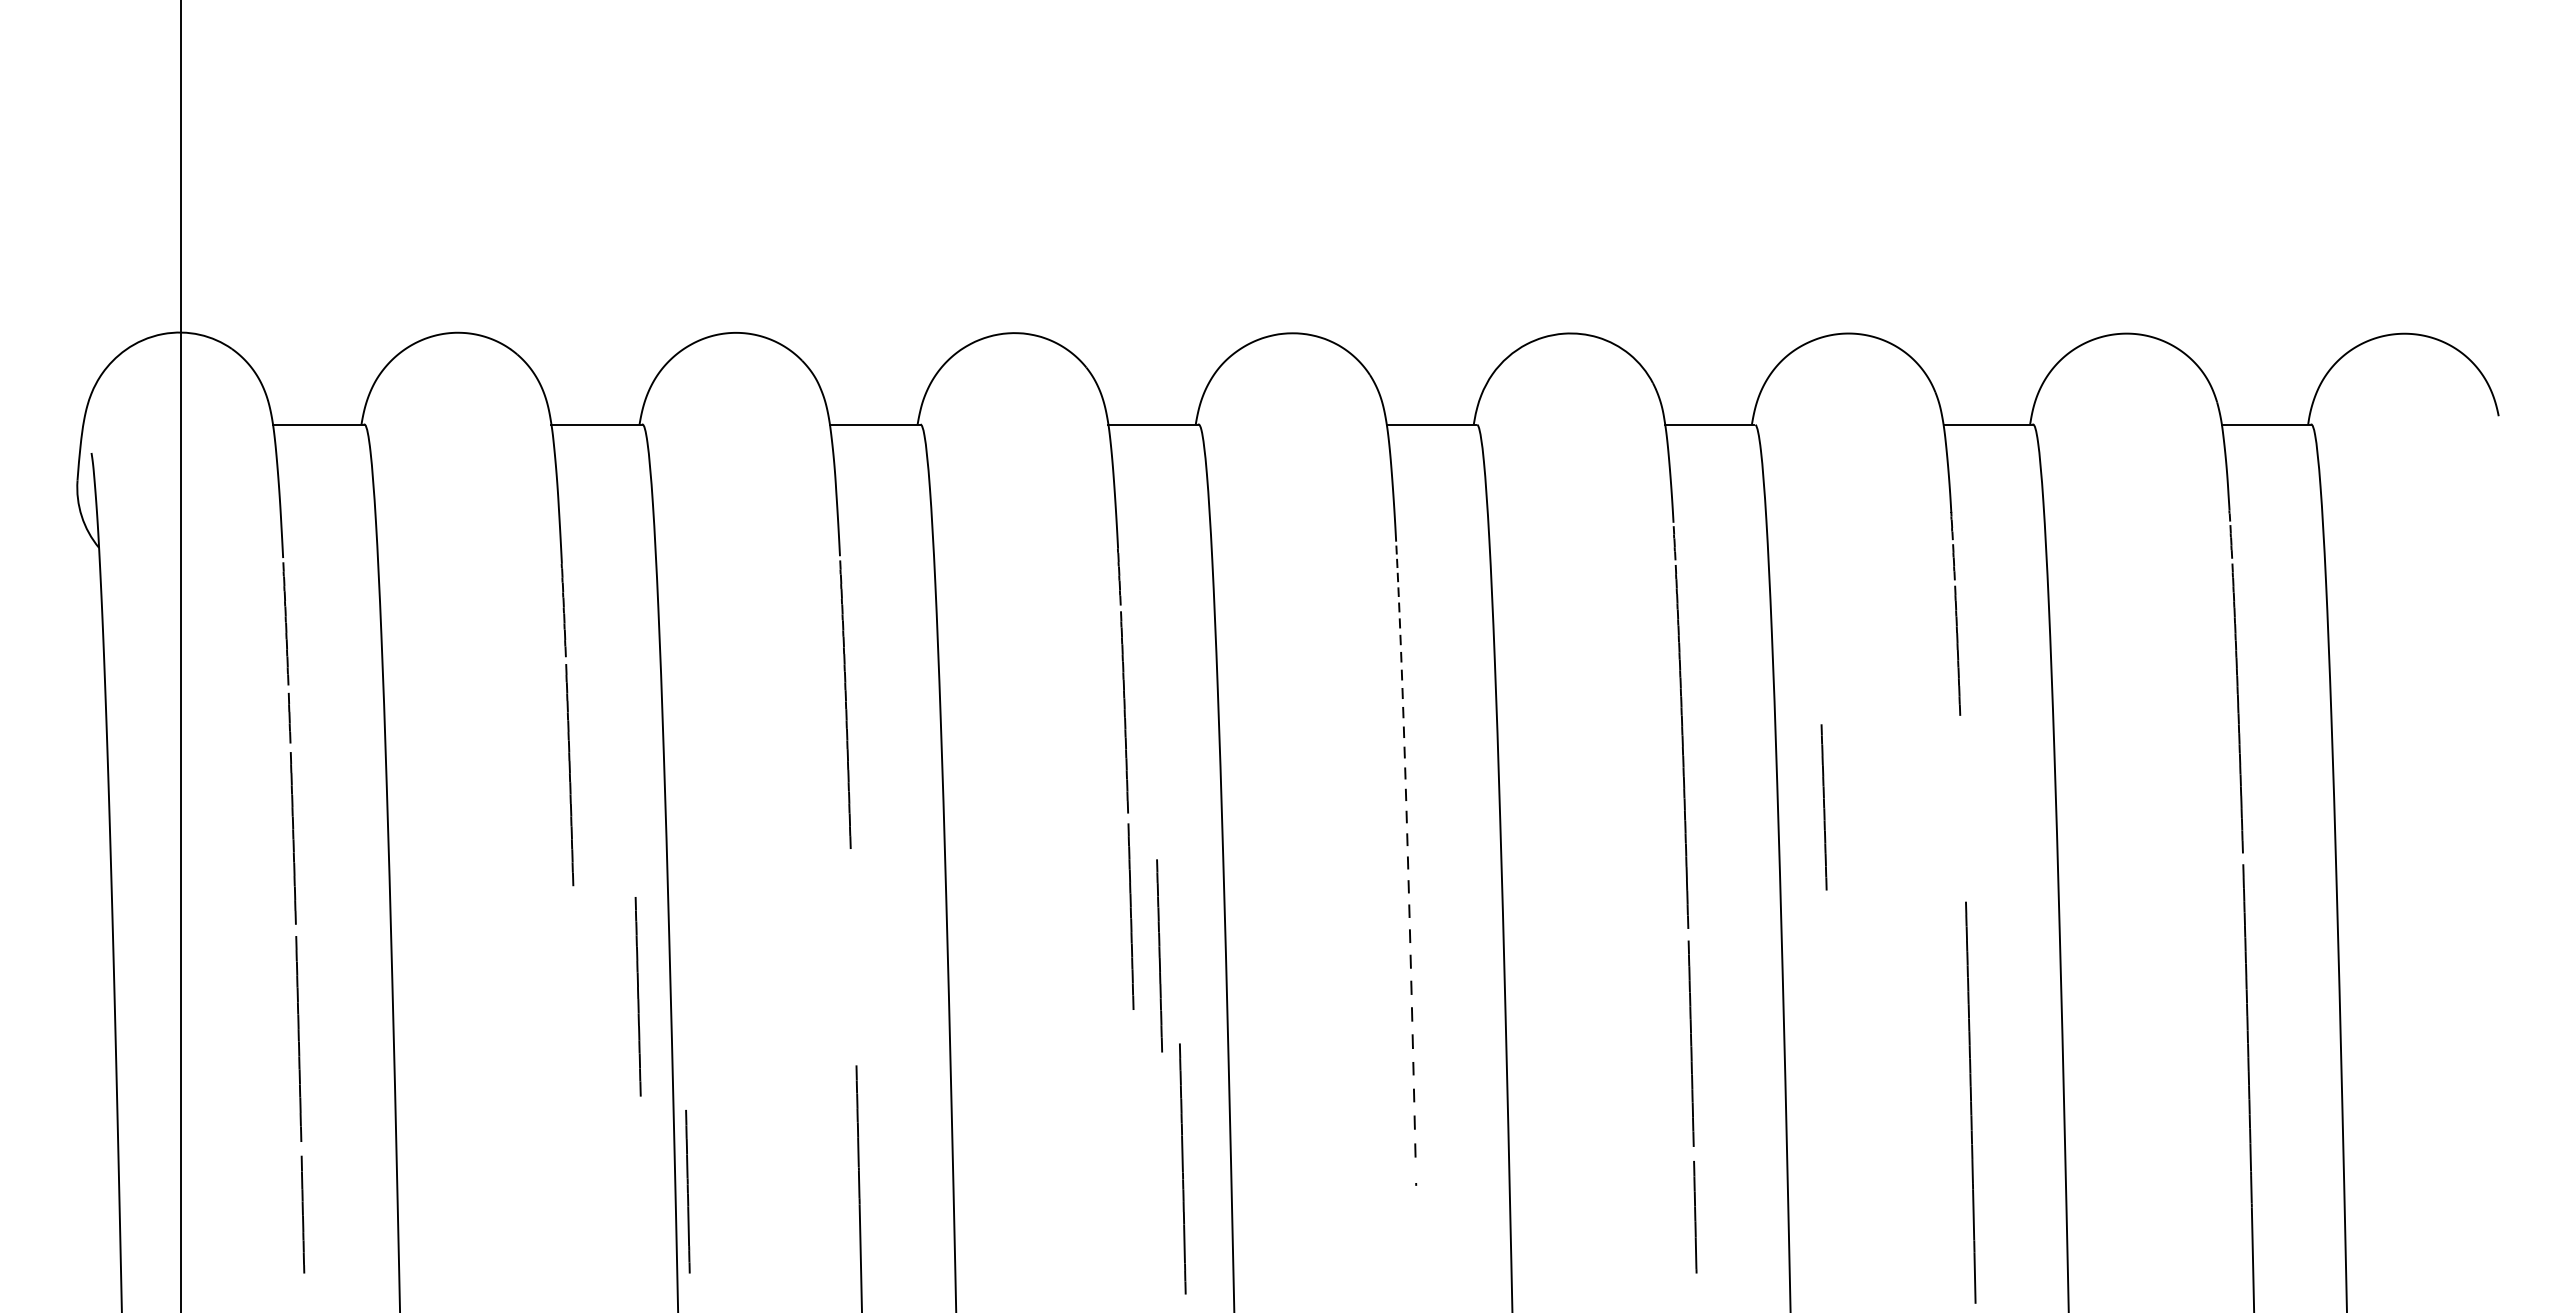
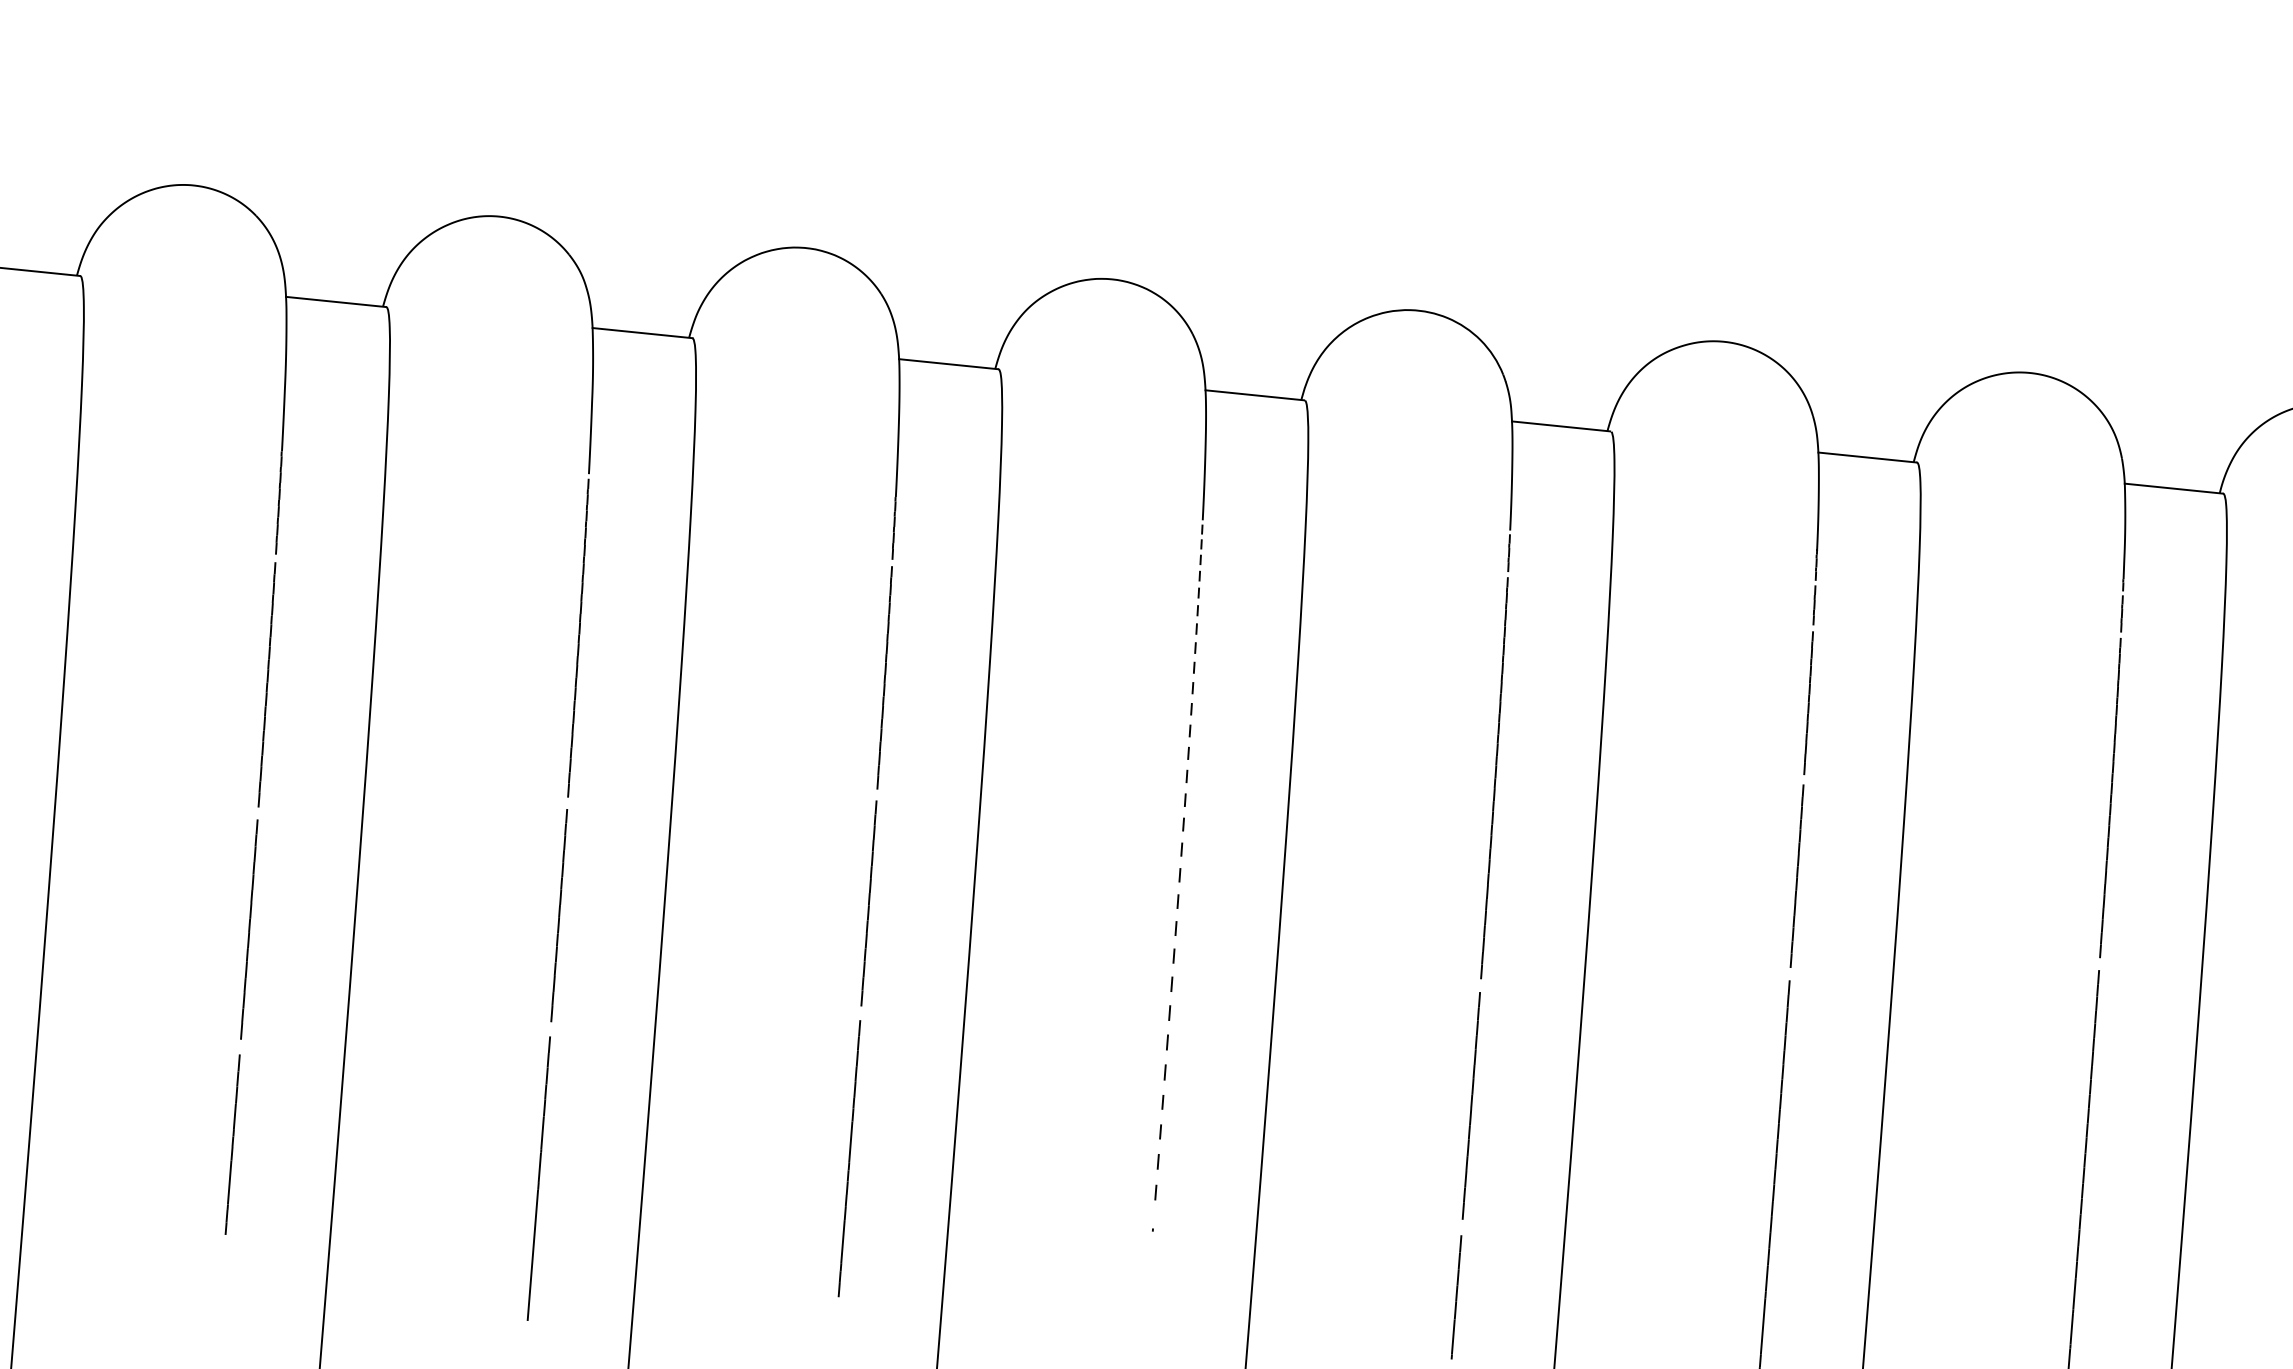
line: (1823, 807) -> (1796, 876), moved
line: (1159, 955) -> (559, 915), moved
line: (637, 996) -> (248, 929), moved
line: (1182, 1168) -> (849, 1158), moved
line: (687, 1191) -> (232, 1144), moved

